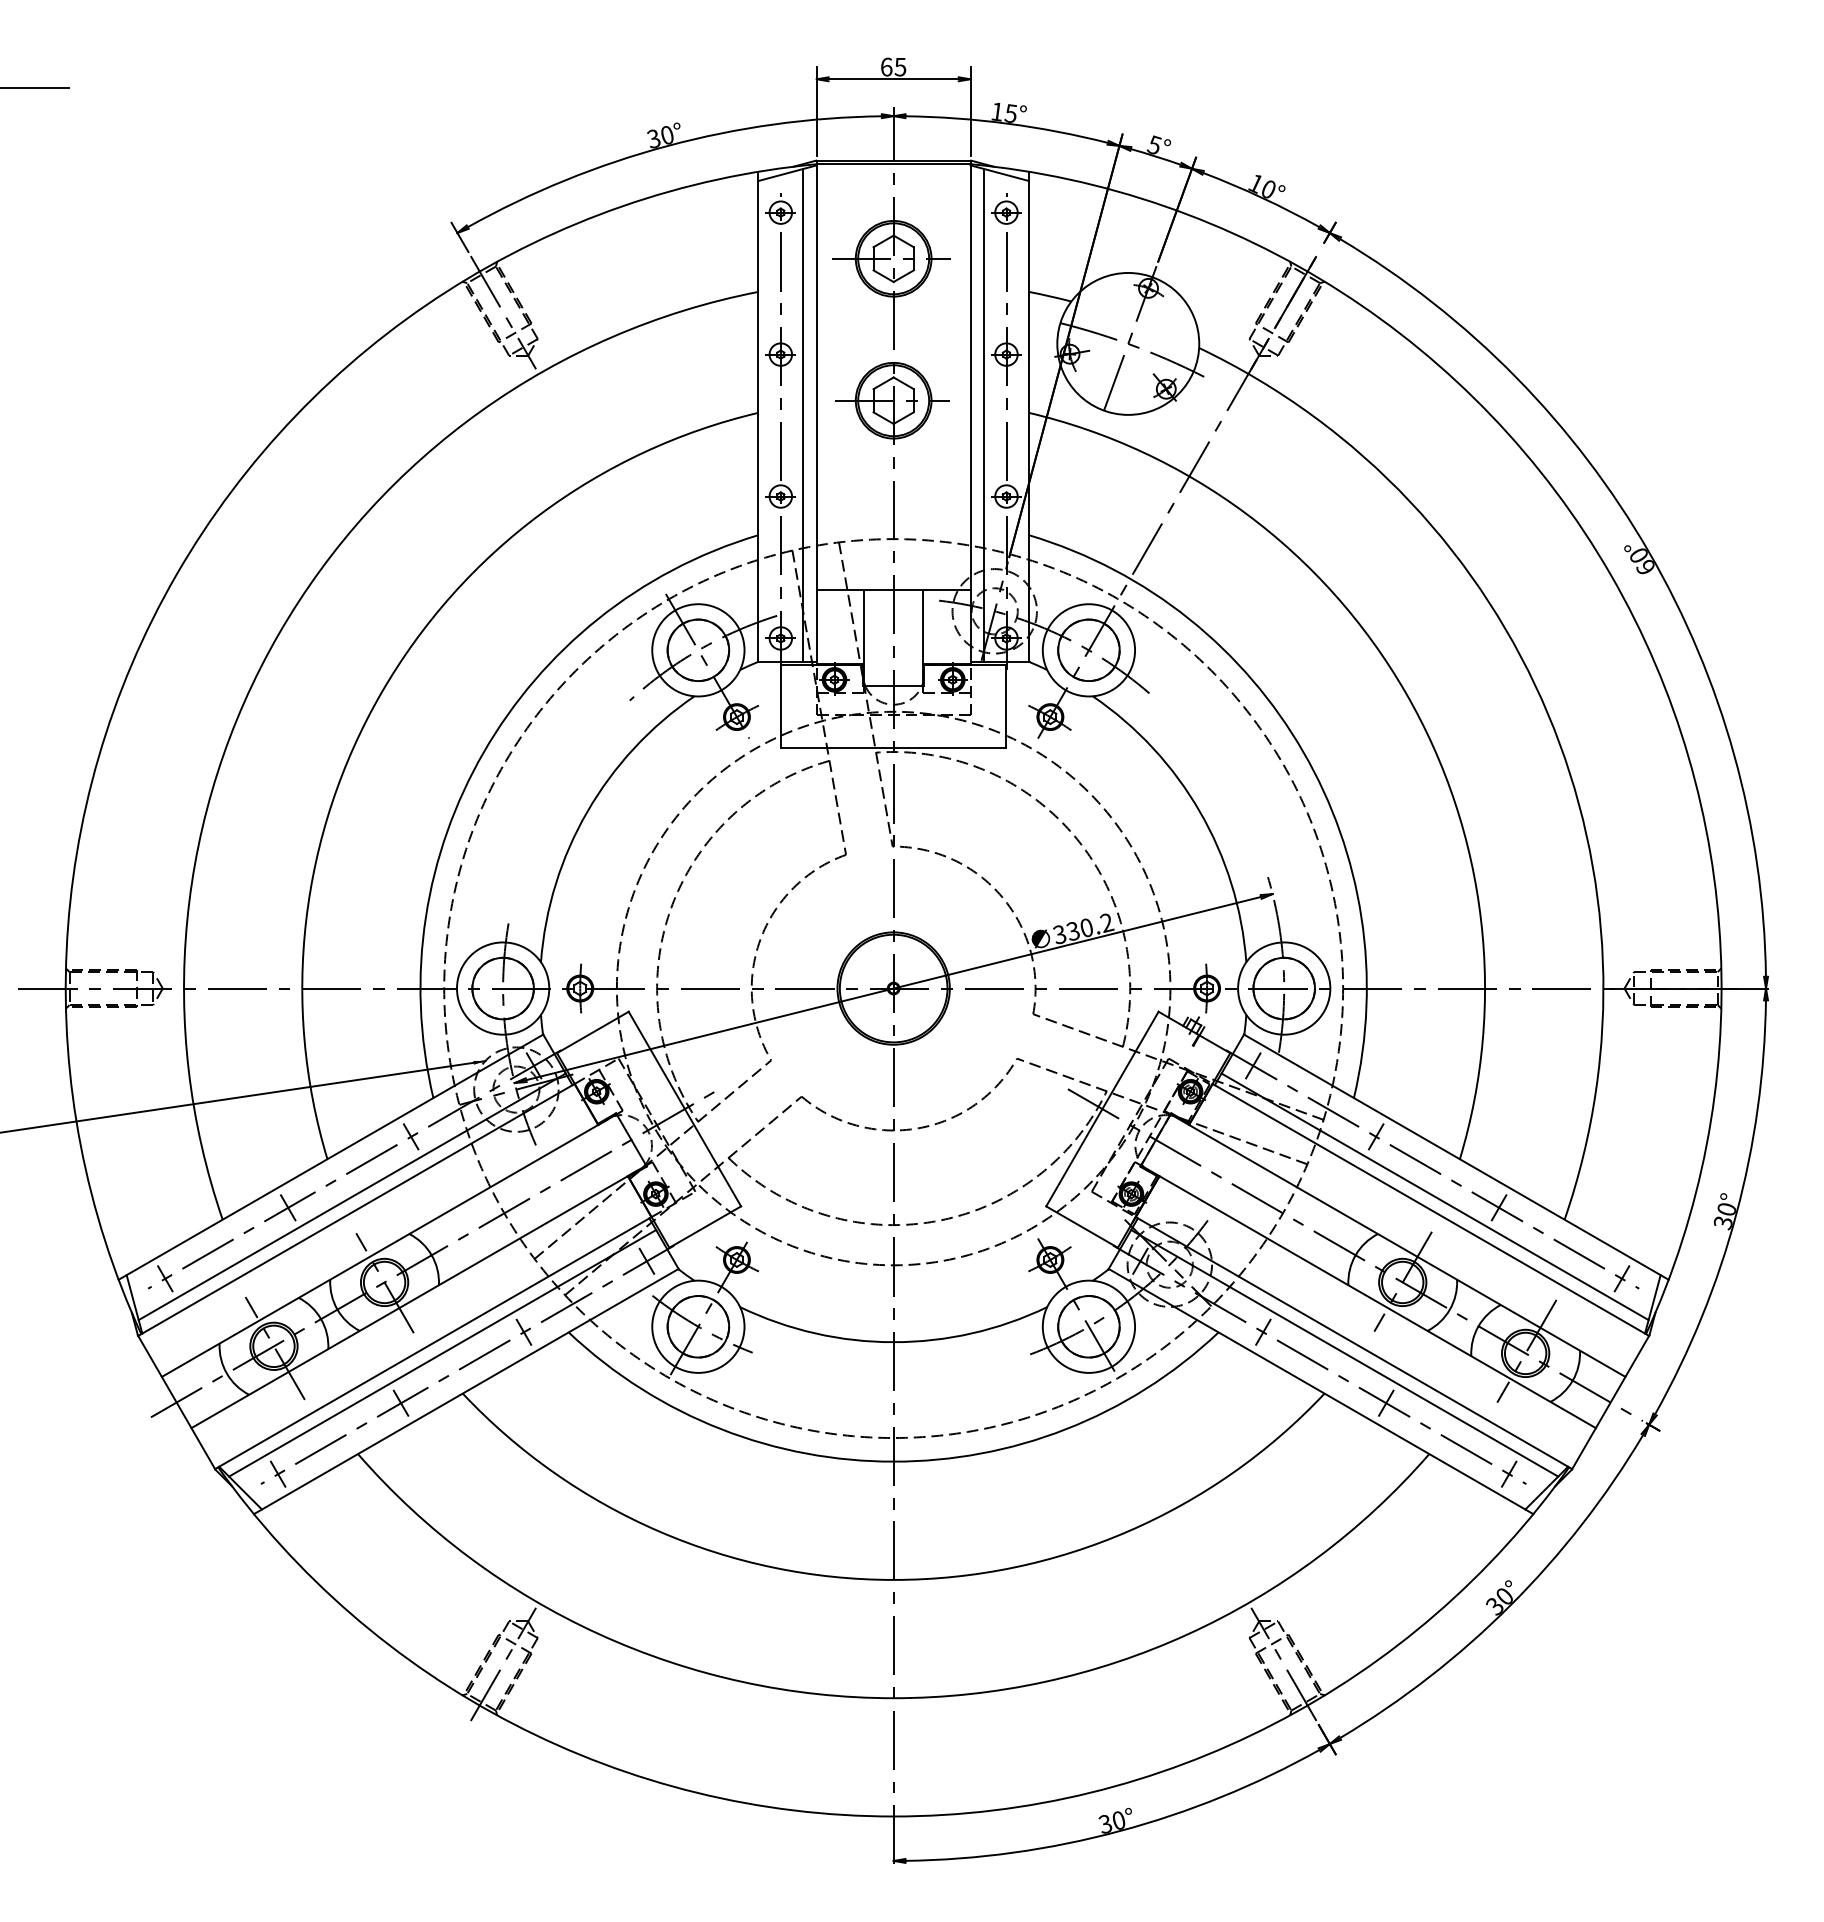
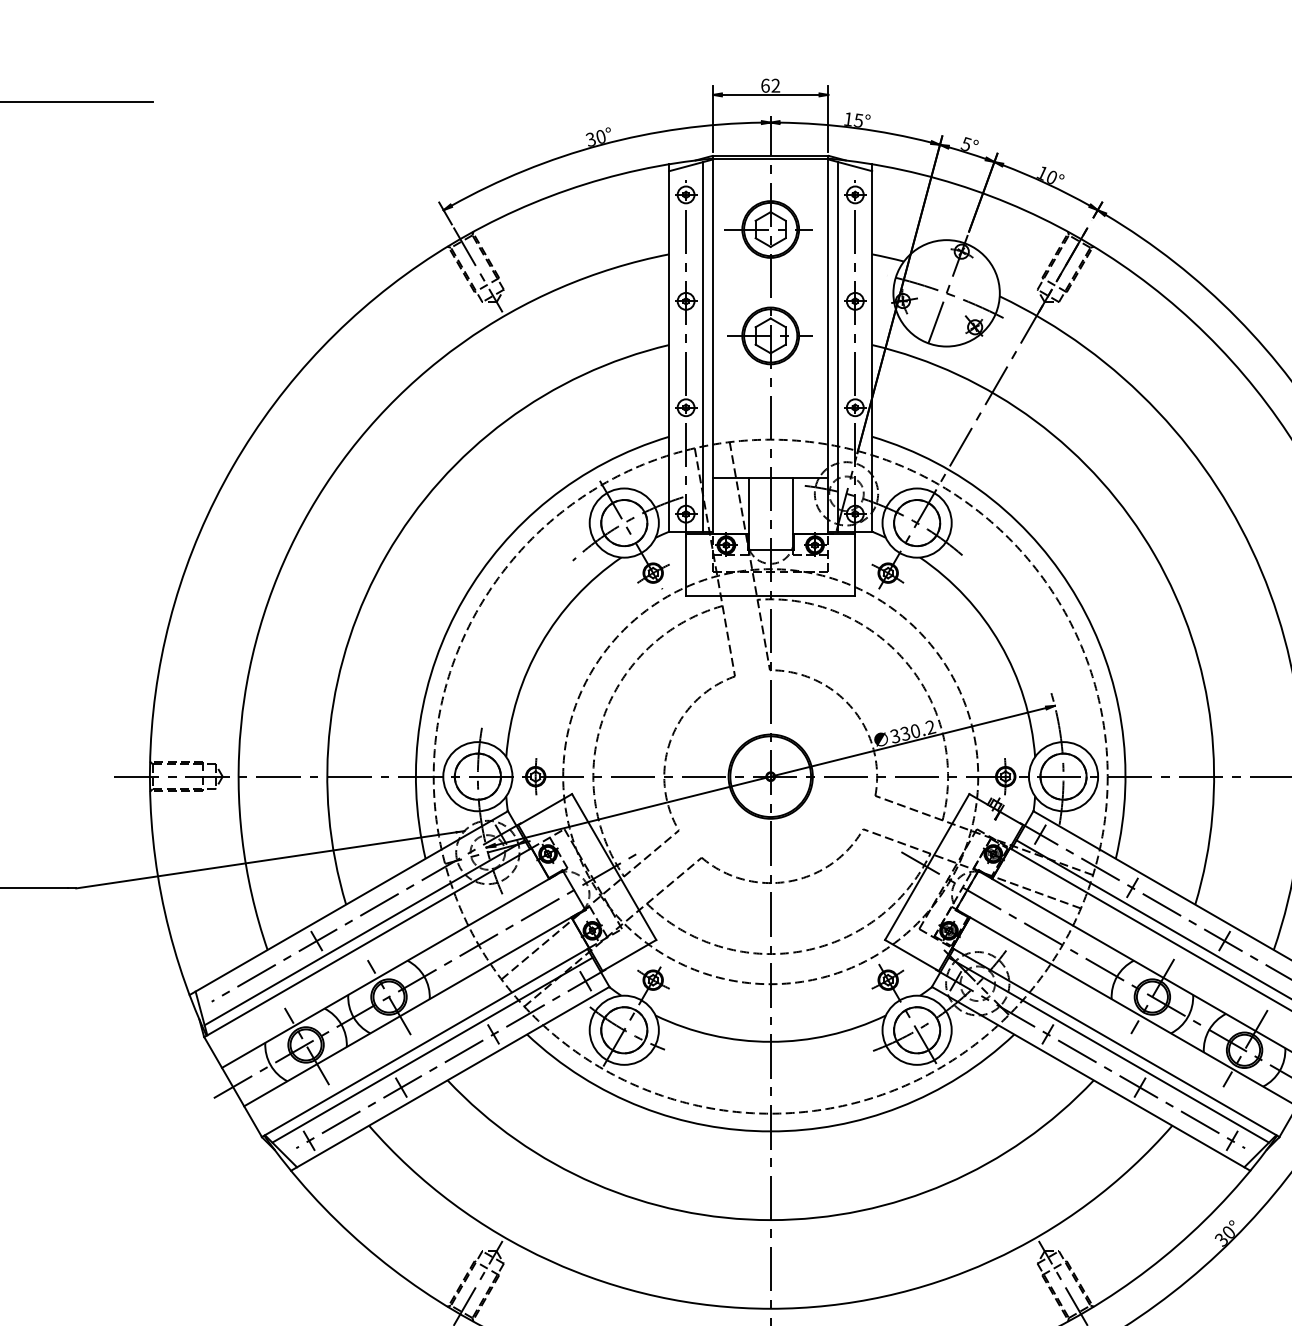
text: (900, 66) -> (775, 85), 65 -> 62
line: (410, 1136) -> (408, 887), removed
line: (165, 1278) -> (224, 994), removed

